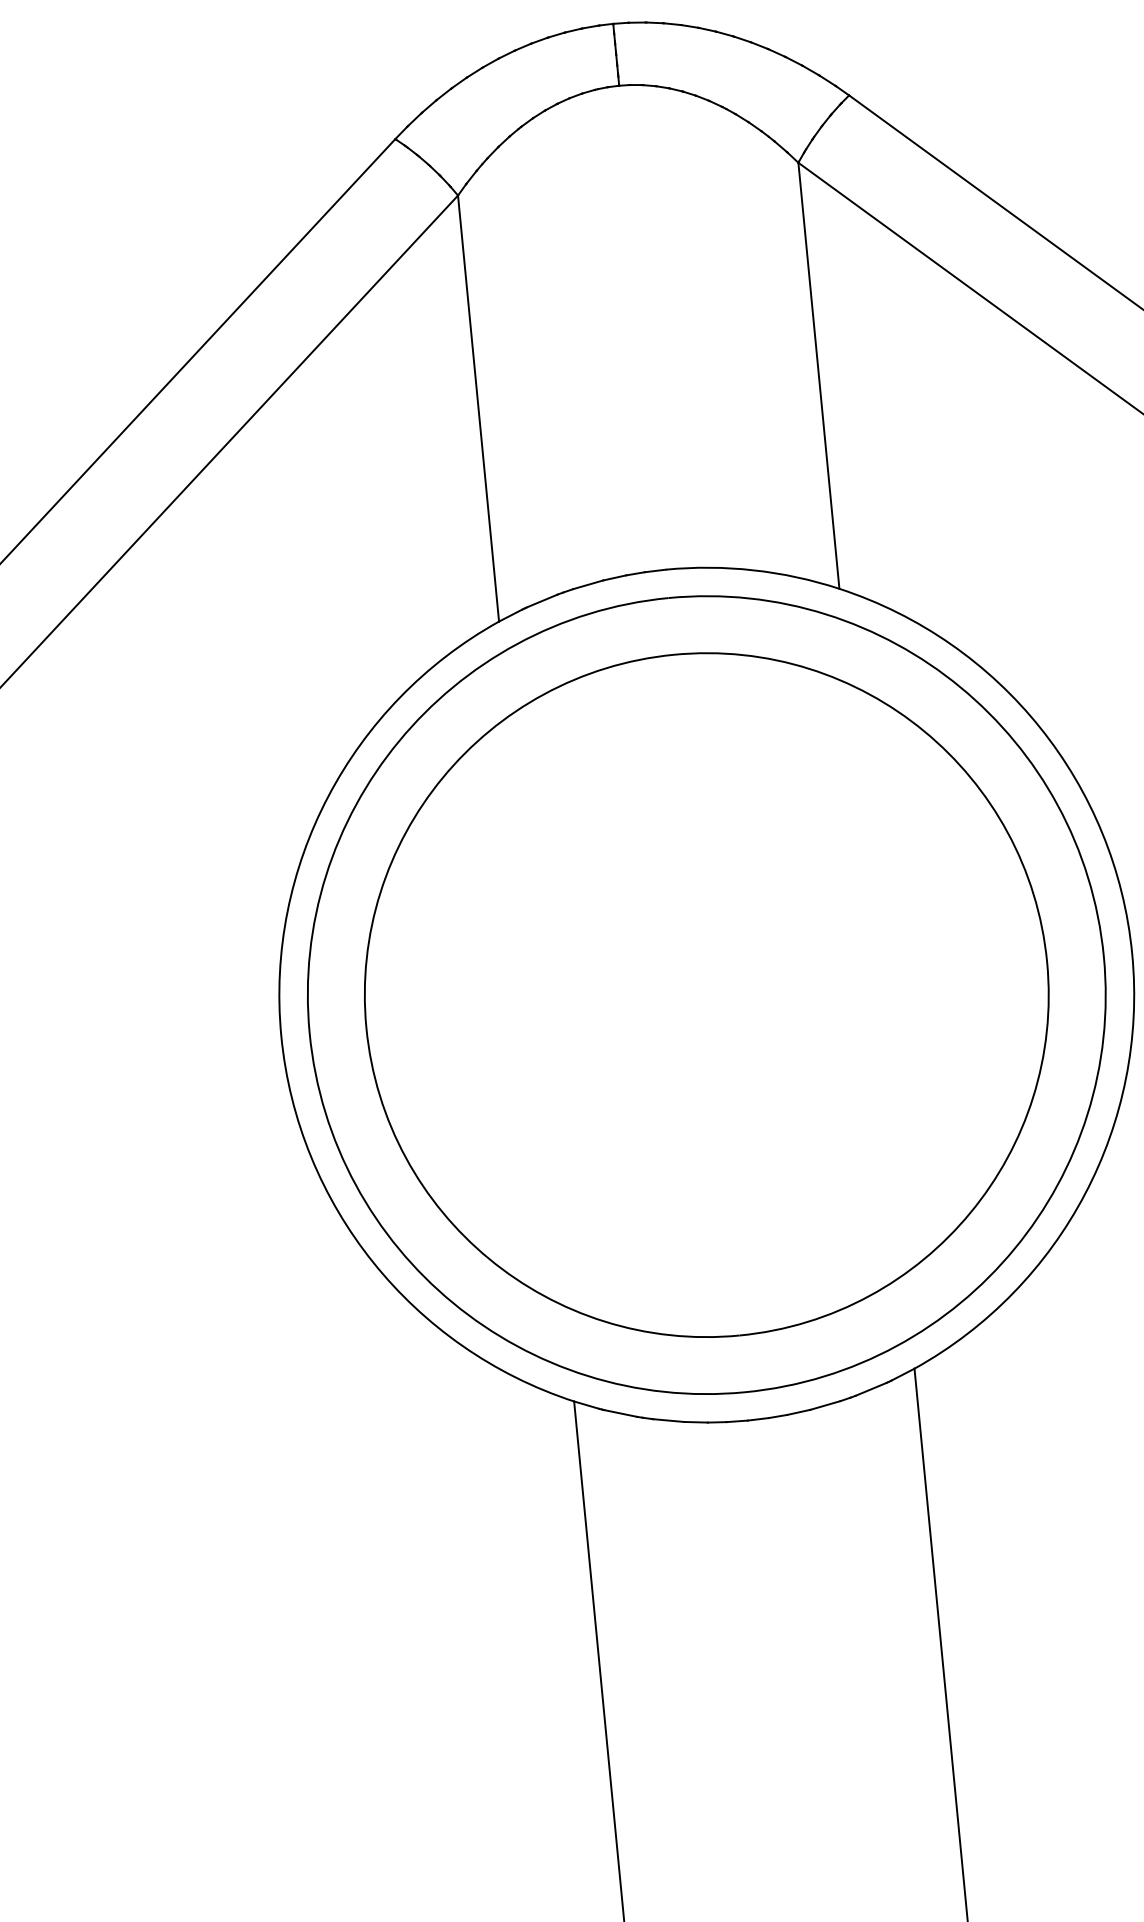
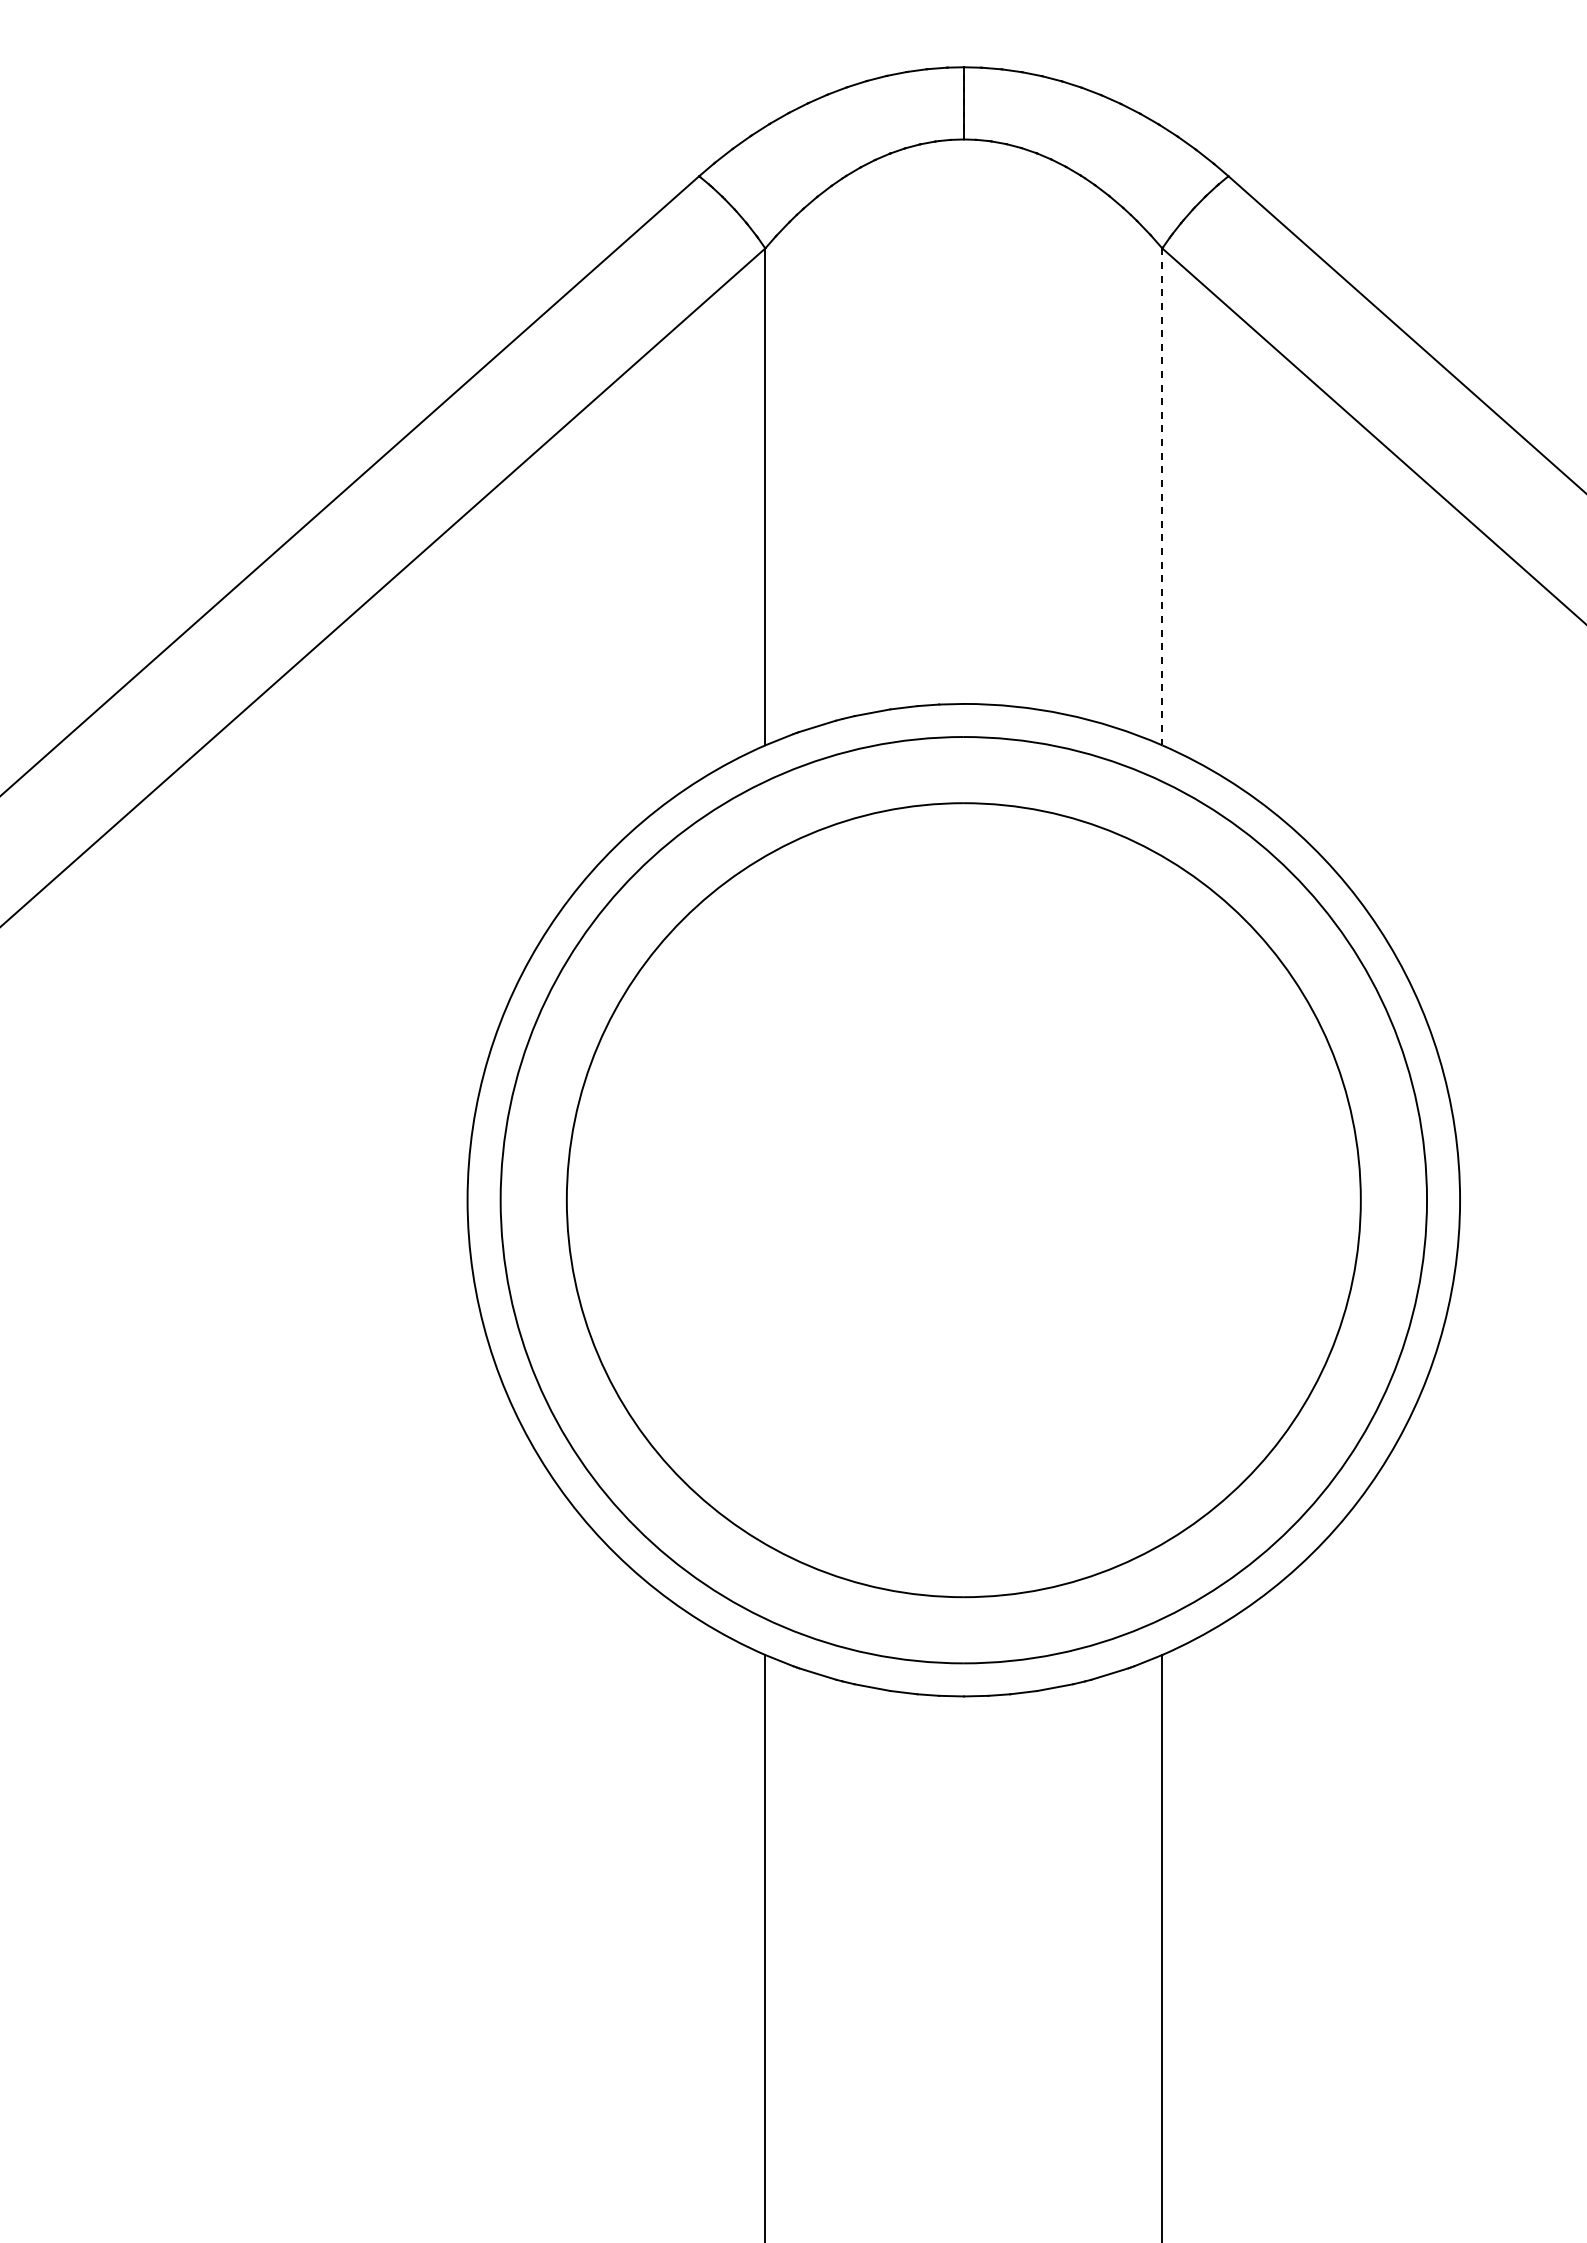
line: (819, 376) -> (1162, 497), solid -> dashed

